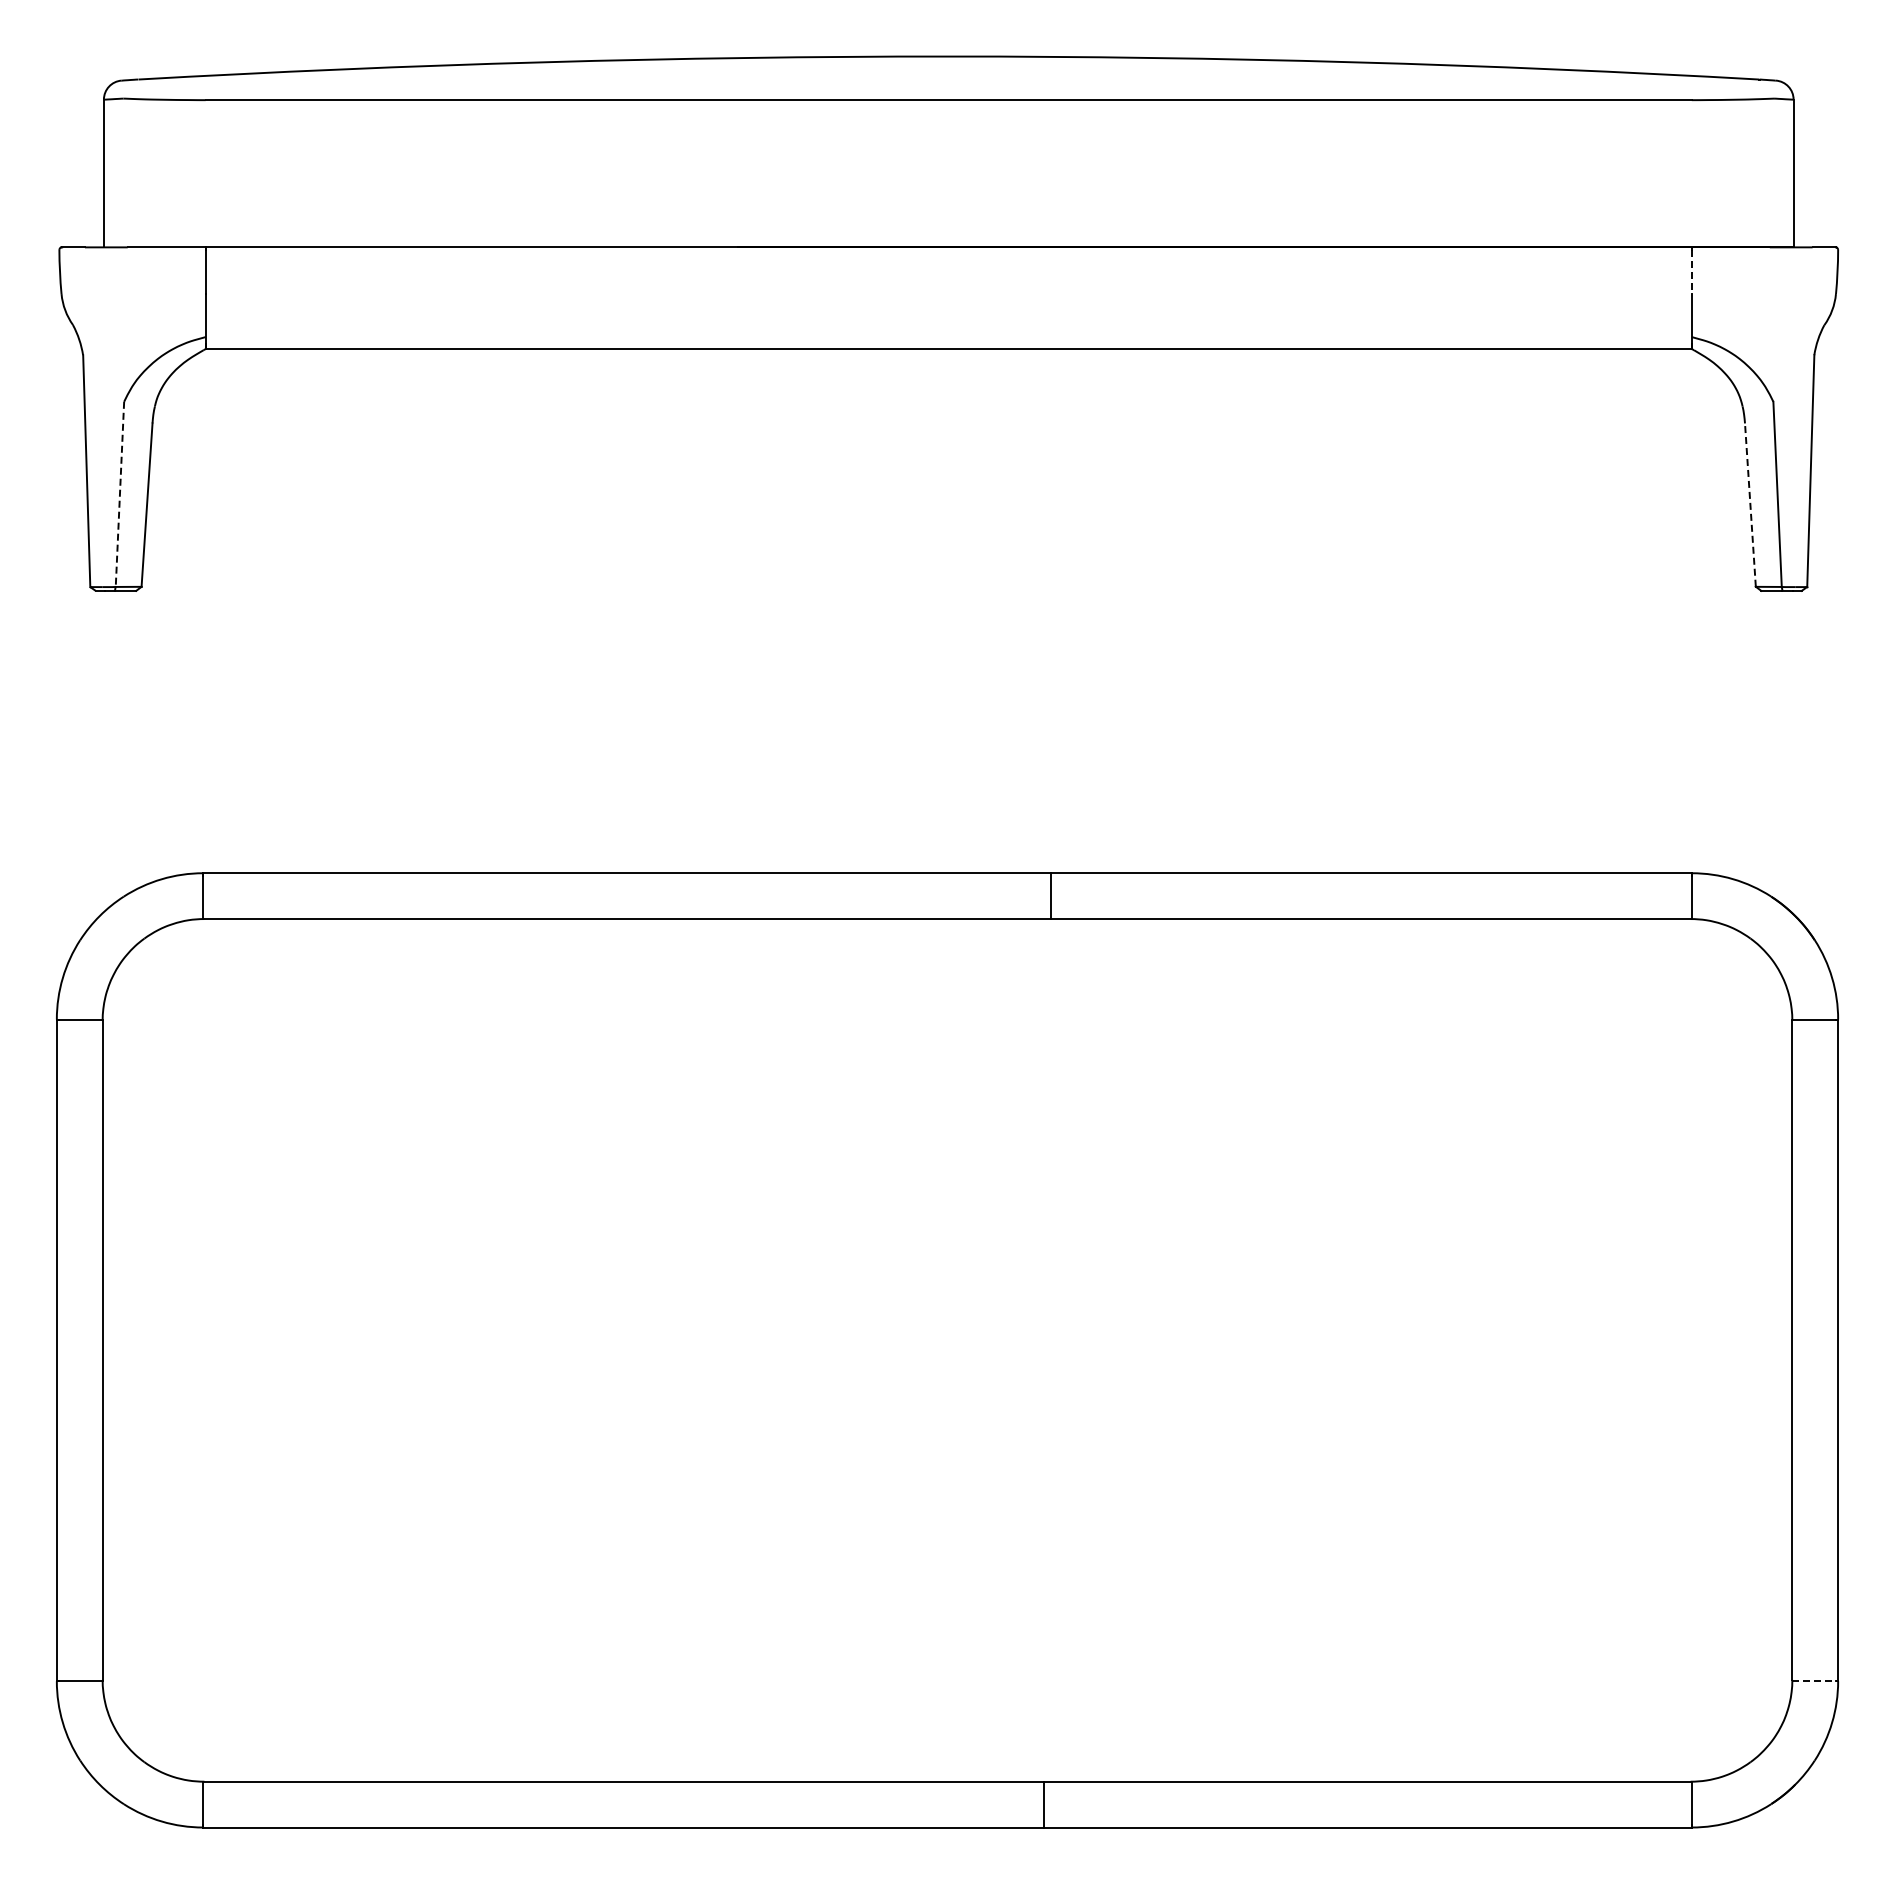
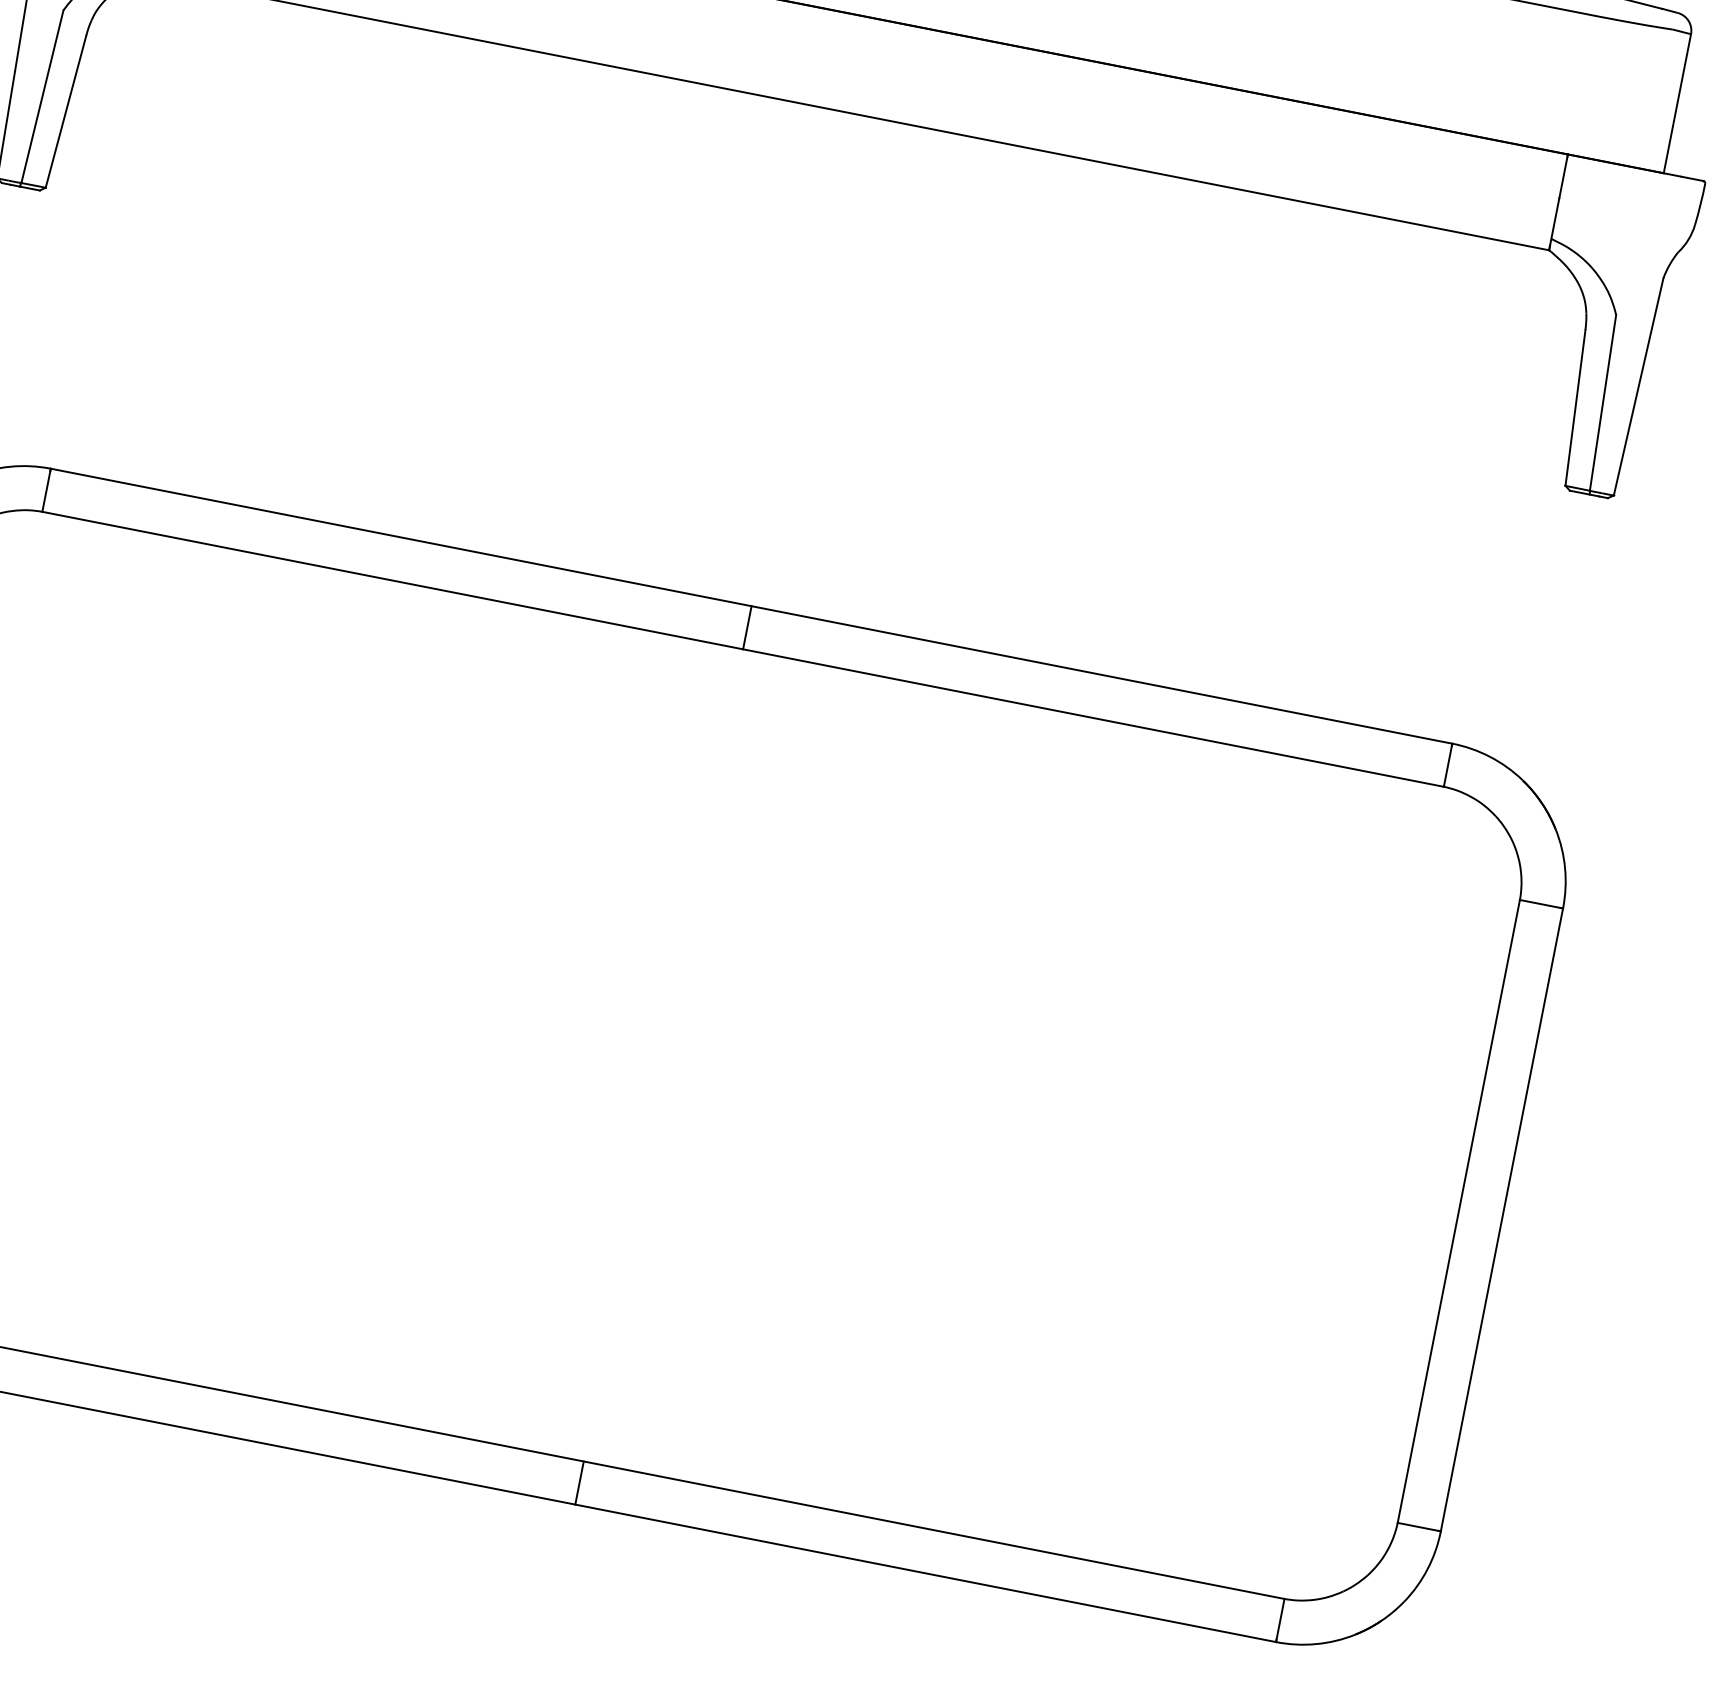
line: (1691, 272) -> (1562, 178), dashed -> solid
line: (119, 494) -> (42, 96), dashed -> solid
line: (1750, 505) -> (1575, 408), dashed -> solid
line: (1050, 896) -> (747, 628), moved
line: (1813, 1681) -> (1417, 1527), dashed -> solid
line: (1043, 1804) -> (579, 1482), moved

